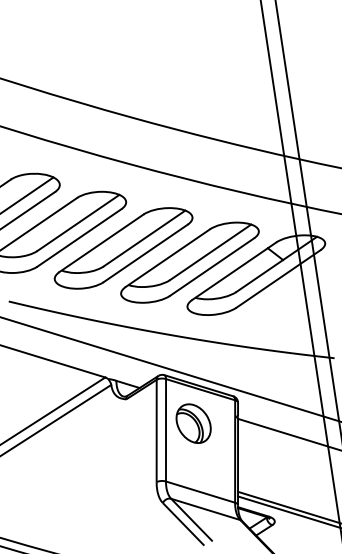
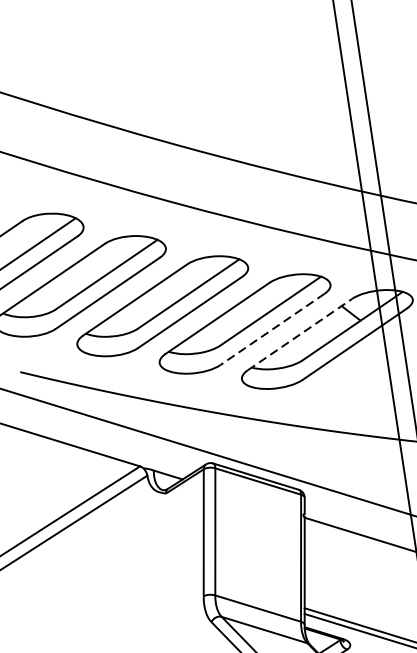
line: (212, 267) -> (273, 329), solid -> dashed
line: (234, 271) -> (300, 334), solid -> dashed
part: (193, 423) -> (249, 523), removed

